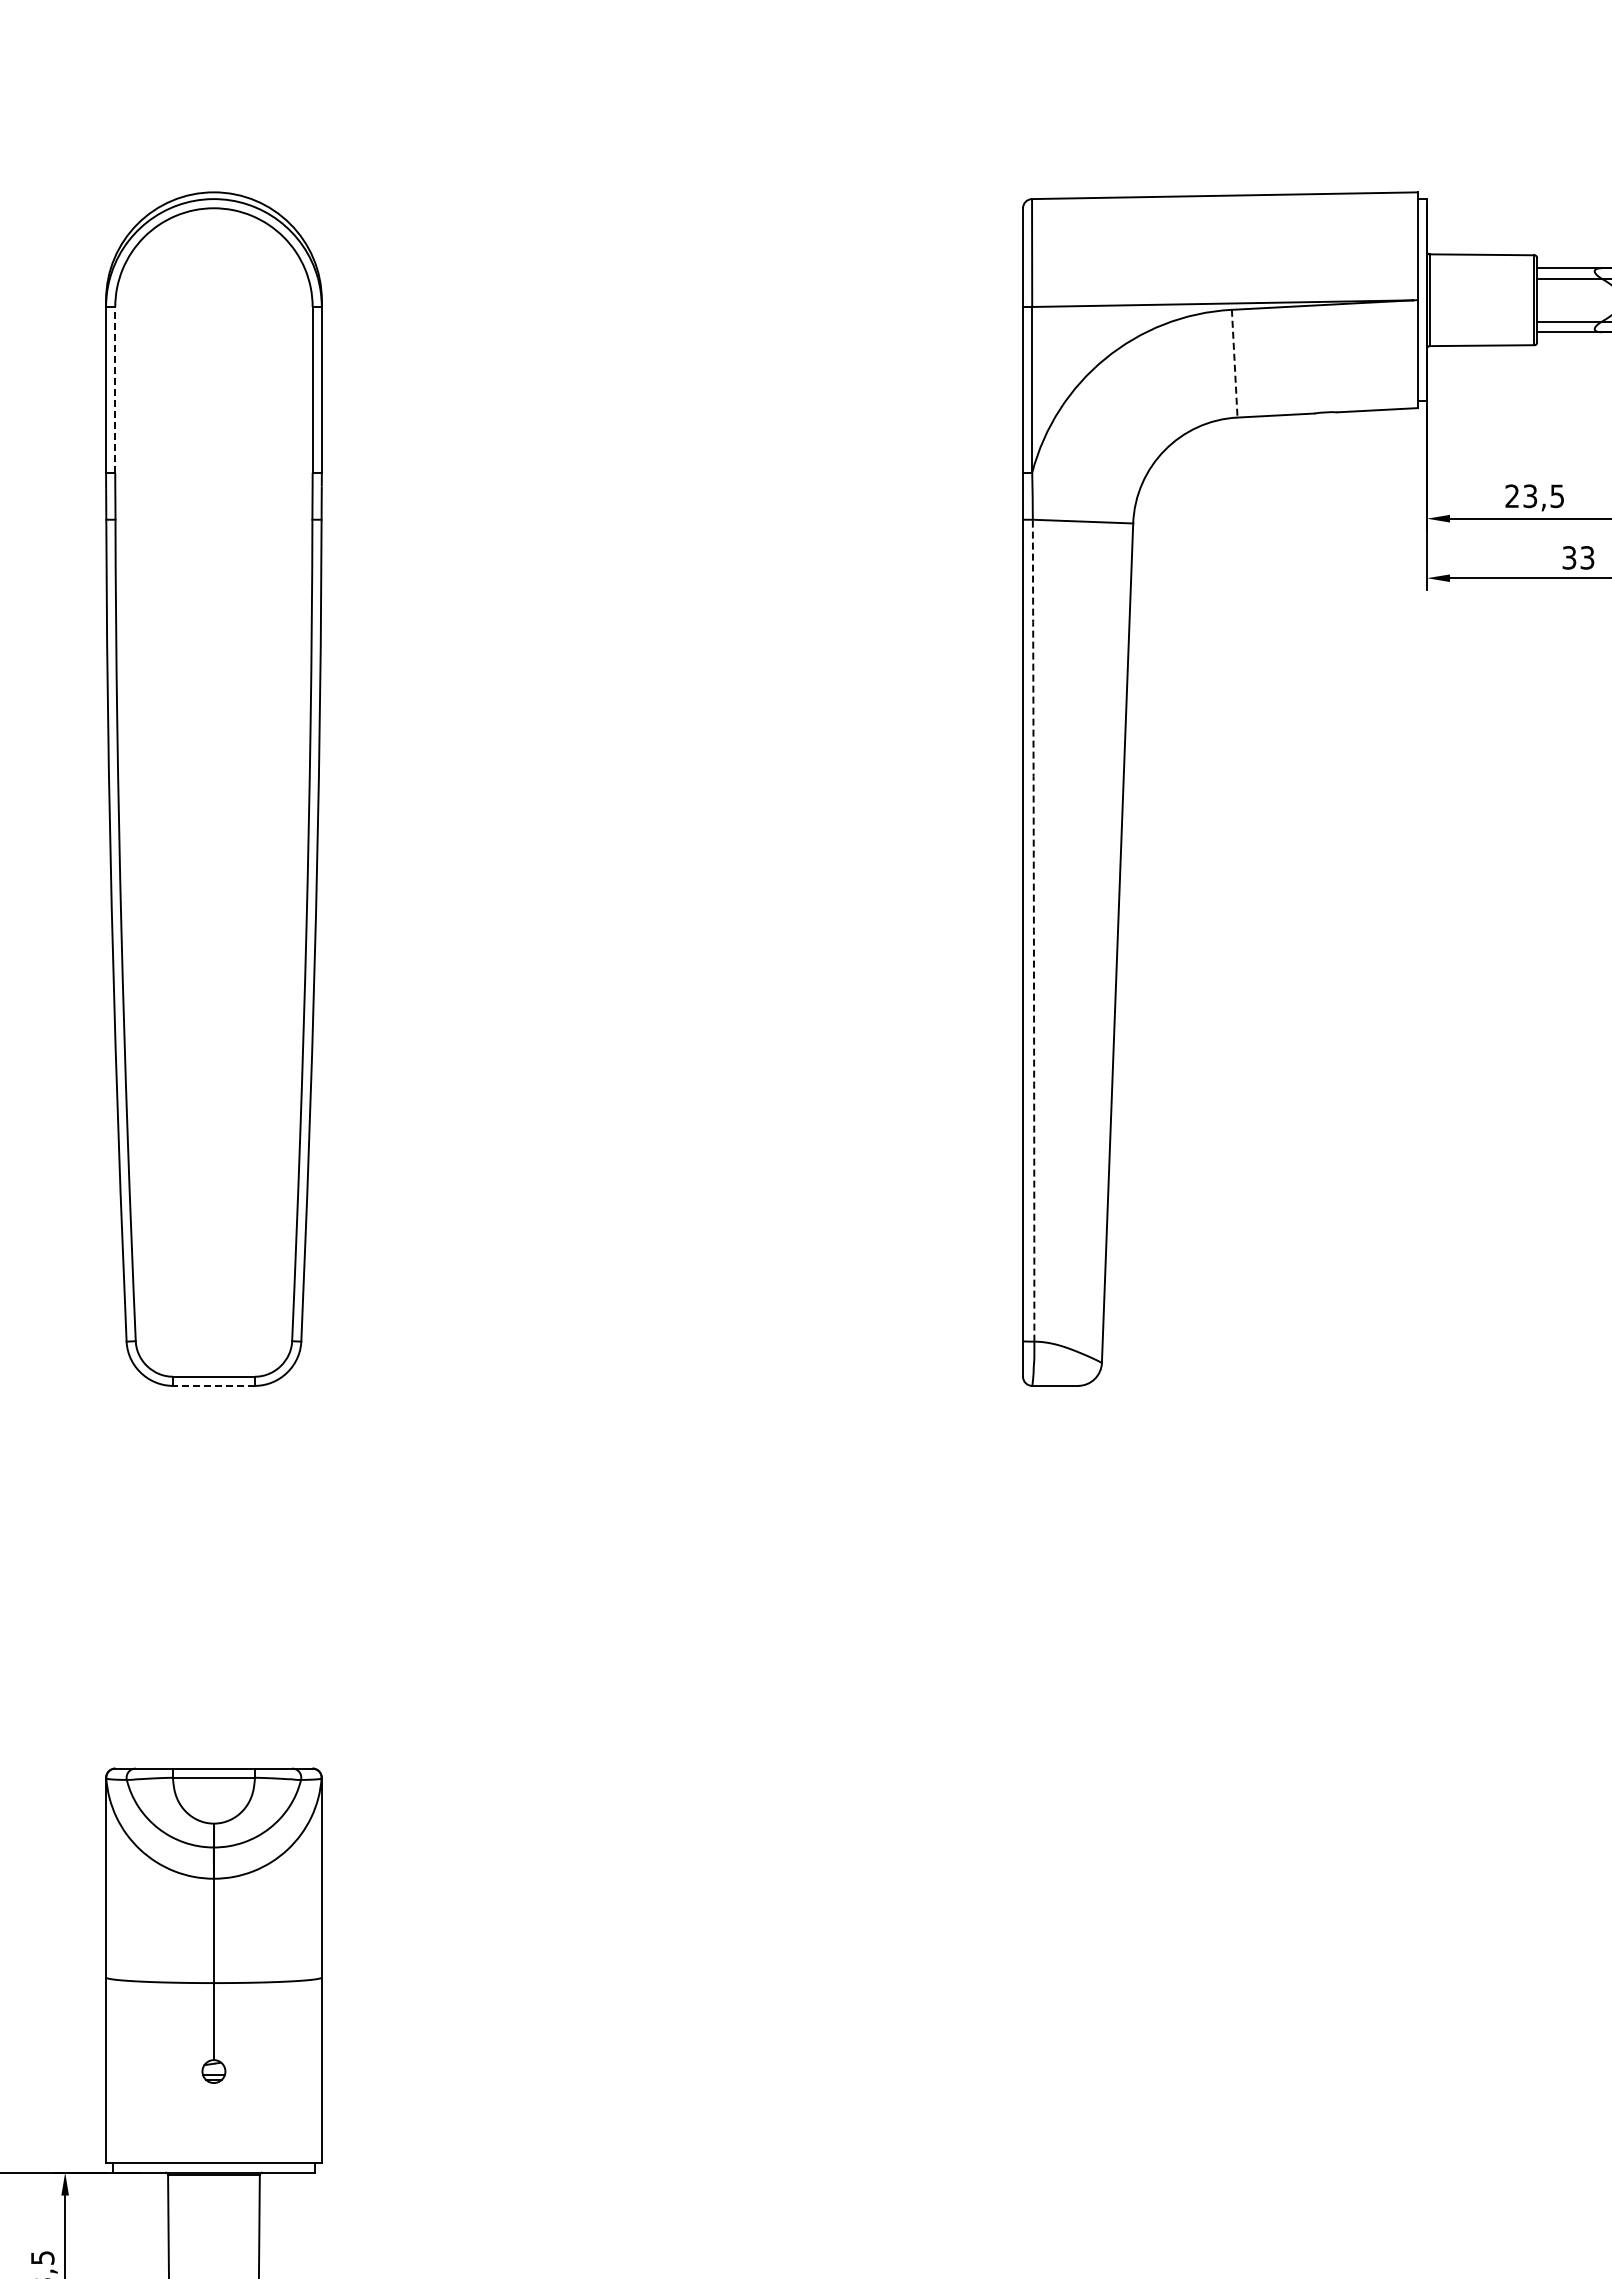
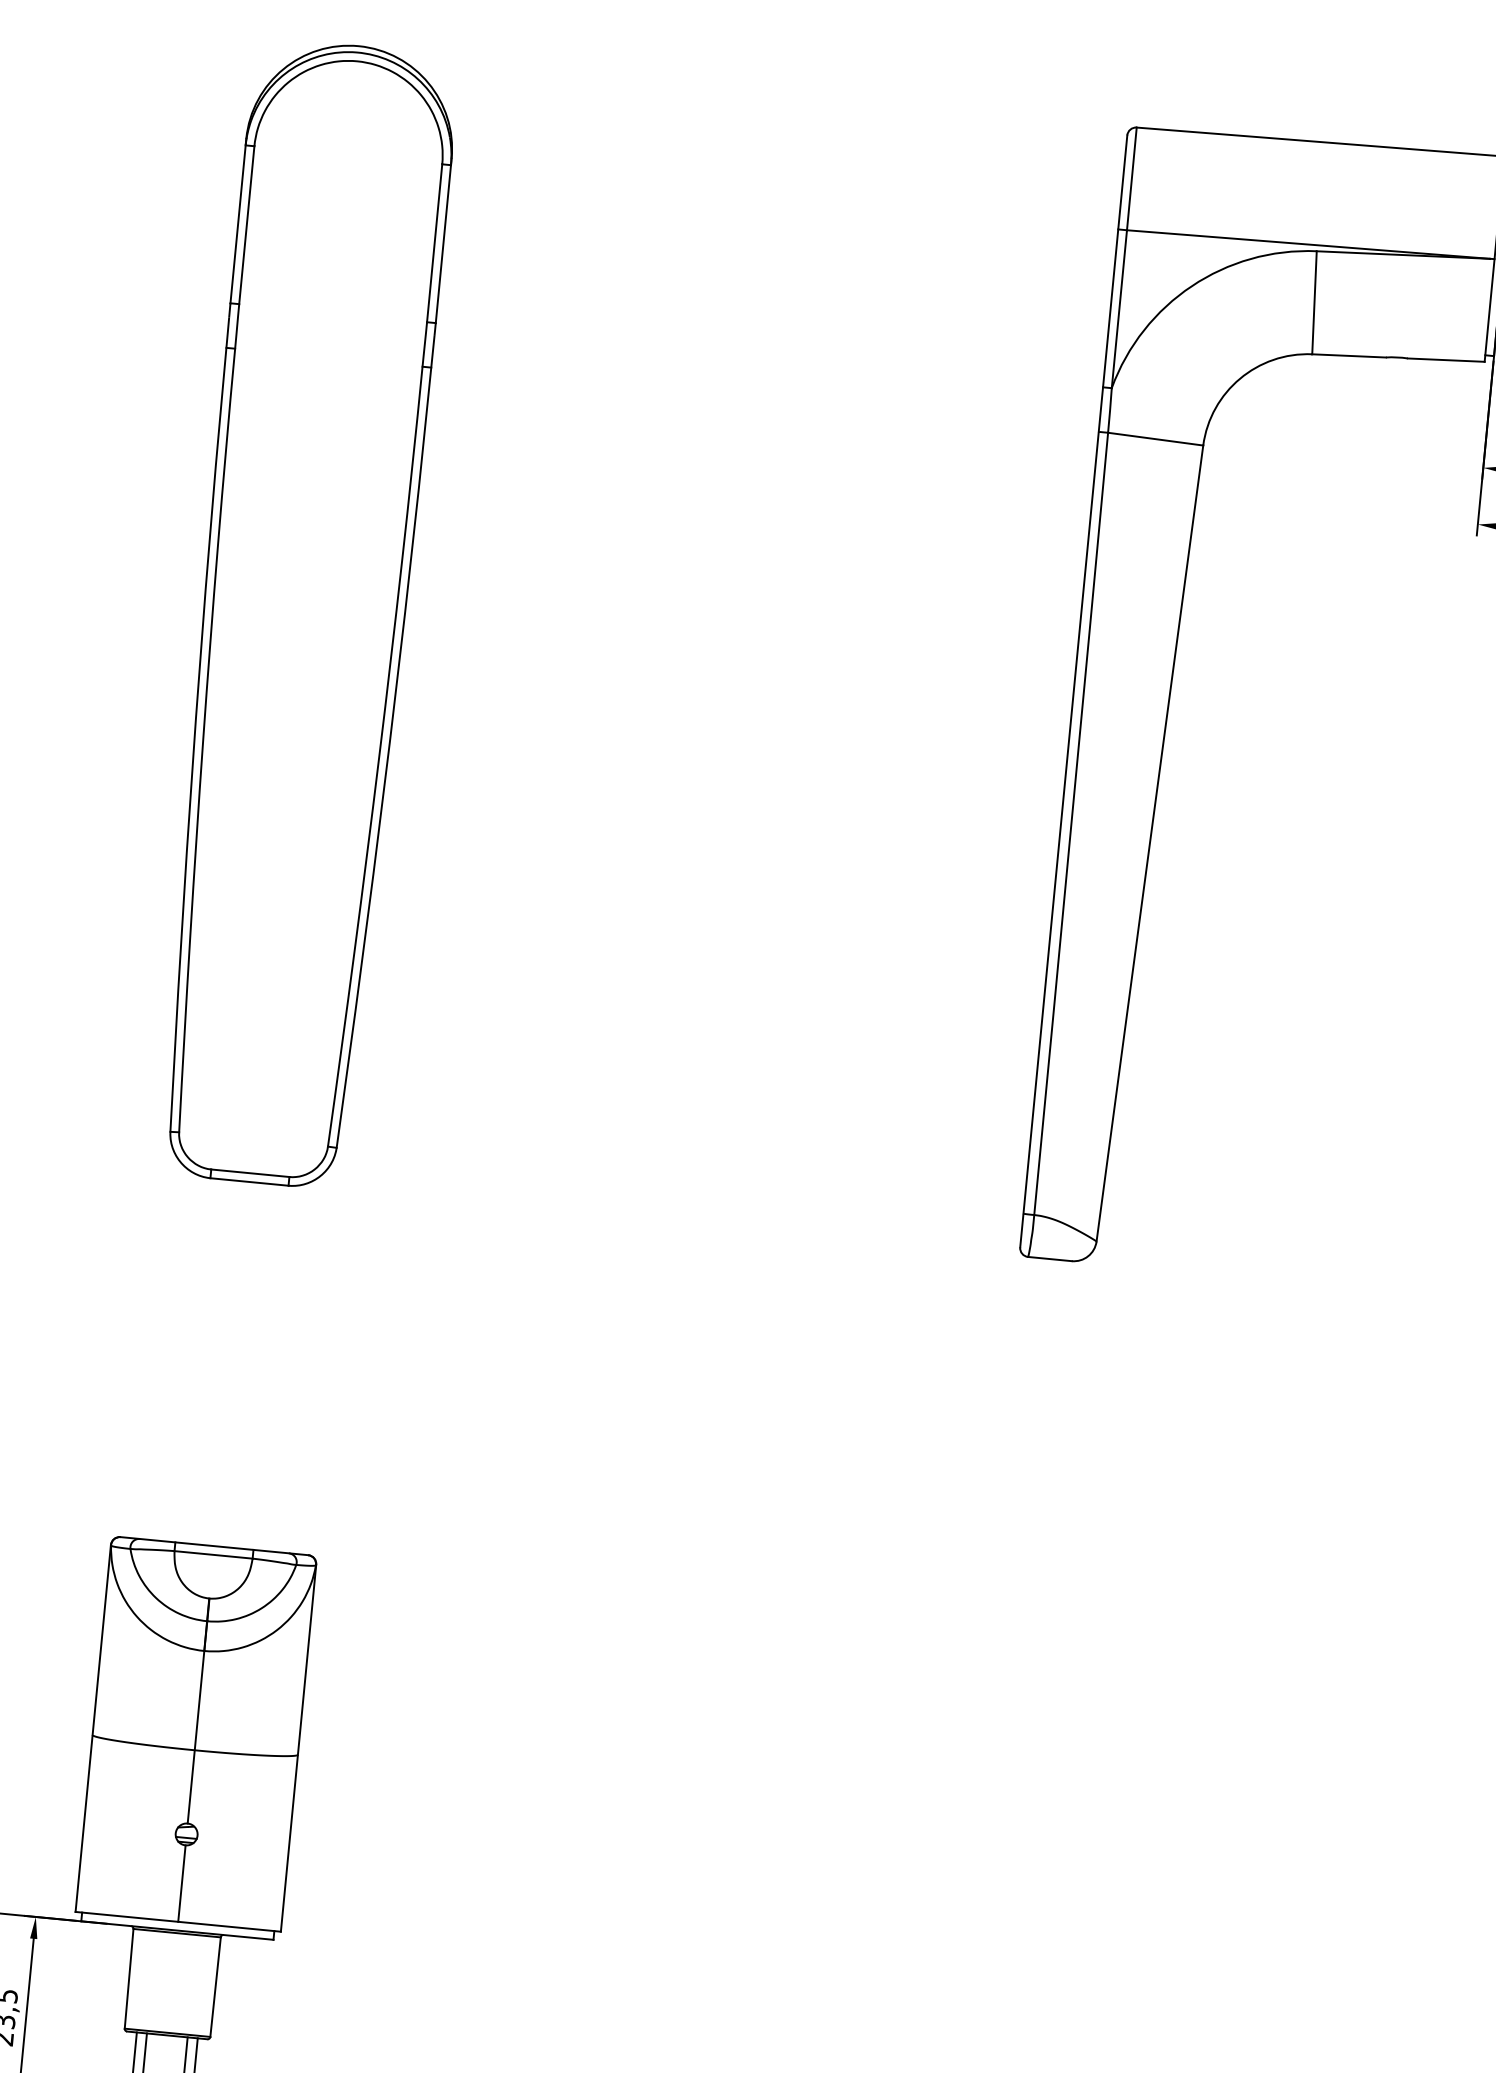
line: (1234, 363) -> (1314, 302), dashed -> solid
line: (115, 389) -> (247, 224), dashed -> solid
arc: (1033, 930) -> (1071, 823), dashed -> solid
line: (213, 1385) -> (249, 1181), dashed -> solid
line: (213, 2123) -> (181, 1883), added

